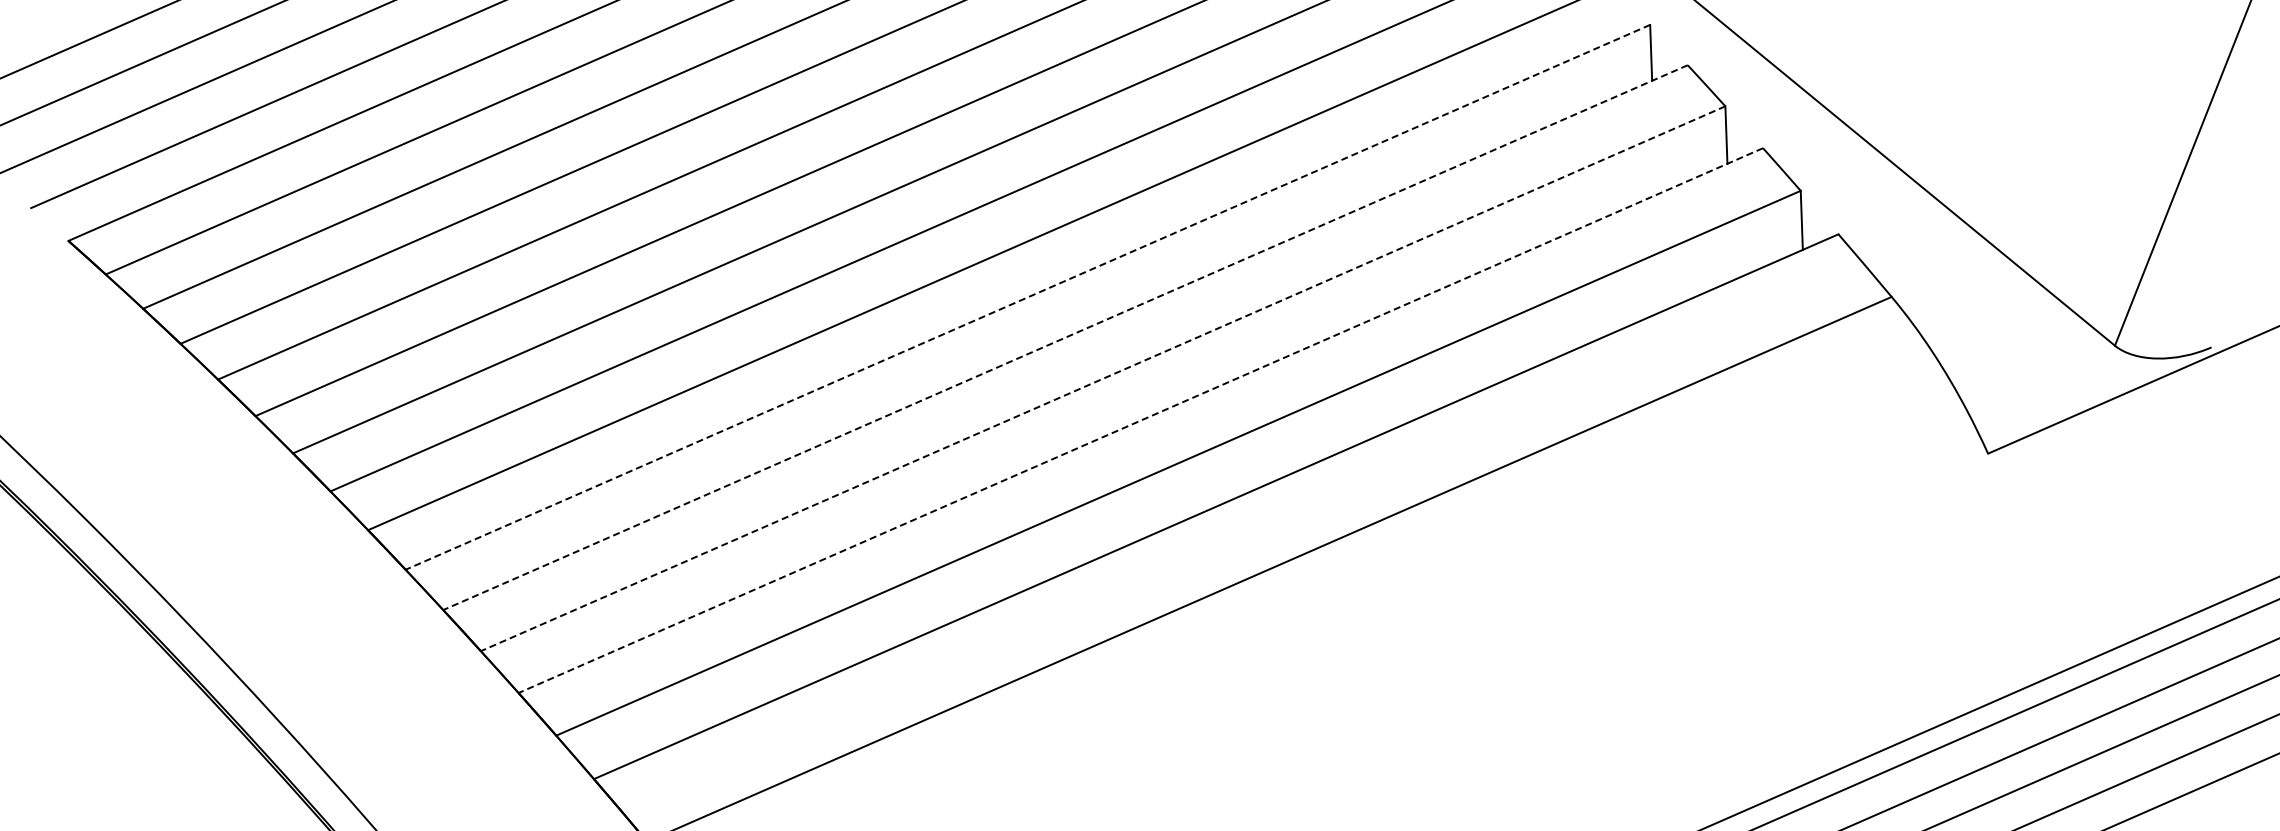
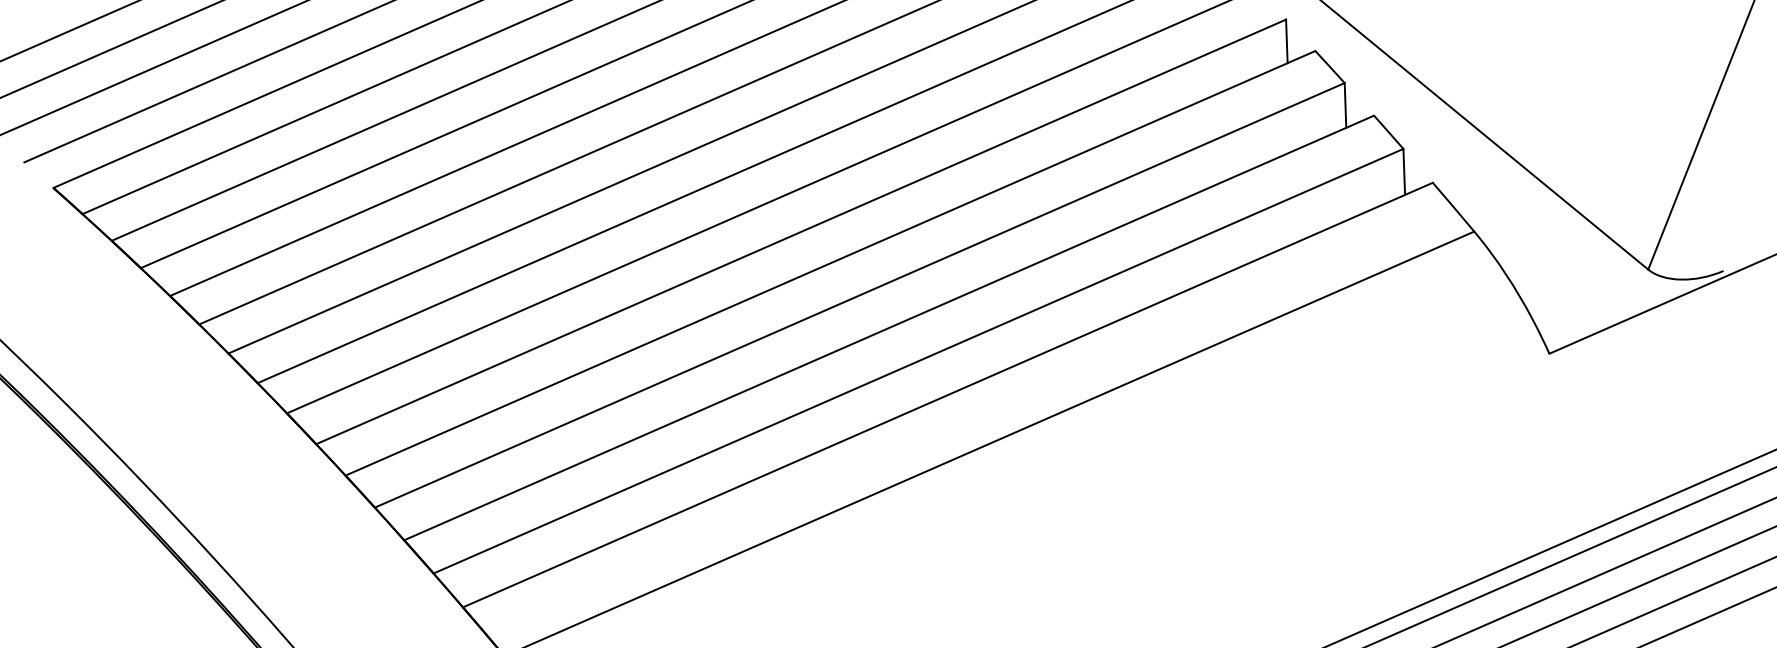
line: (1027, 297) -> (800, 232), dashed -> solid
line: (1065, 337) -> (830, 263), dashed -> solid
line: (1102, 378) -> (859, 295), dashed -> solid
line: (1140, 420) -> (888, 327), dashed -> solid

